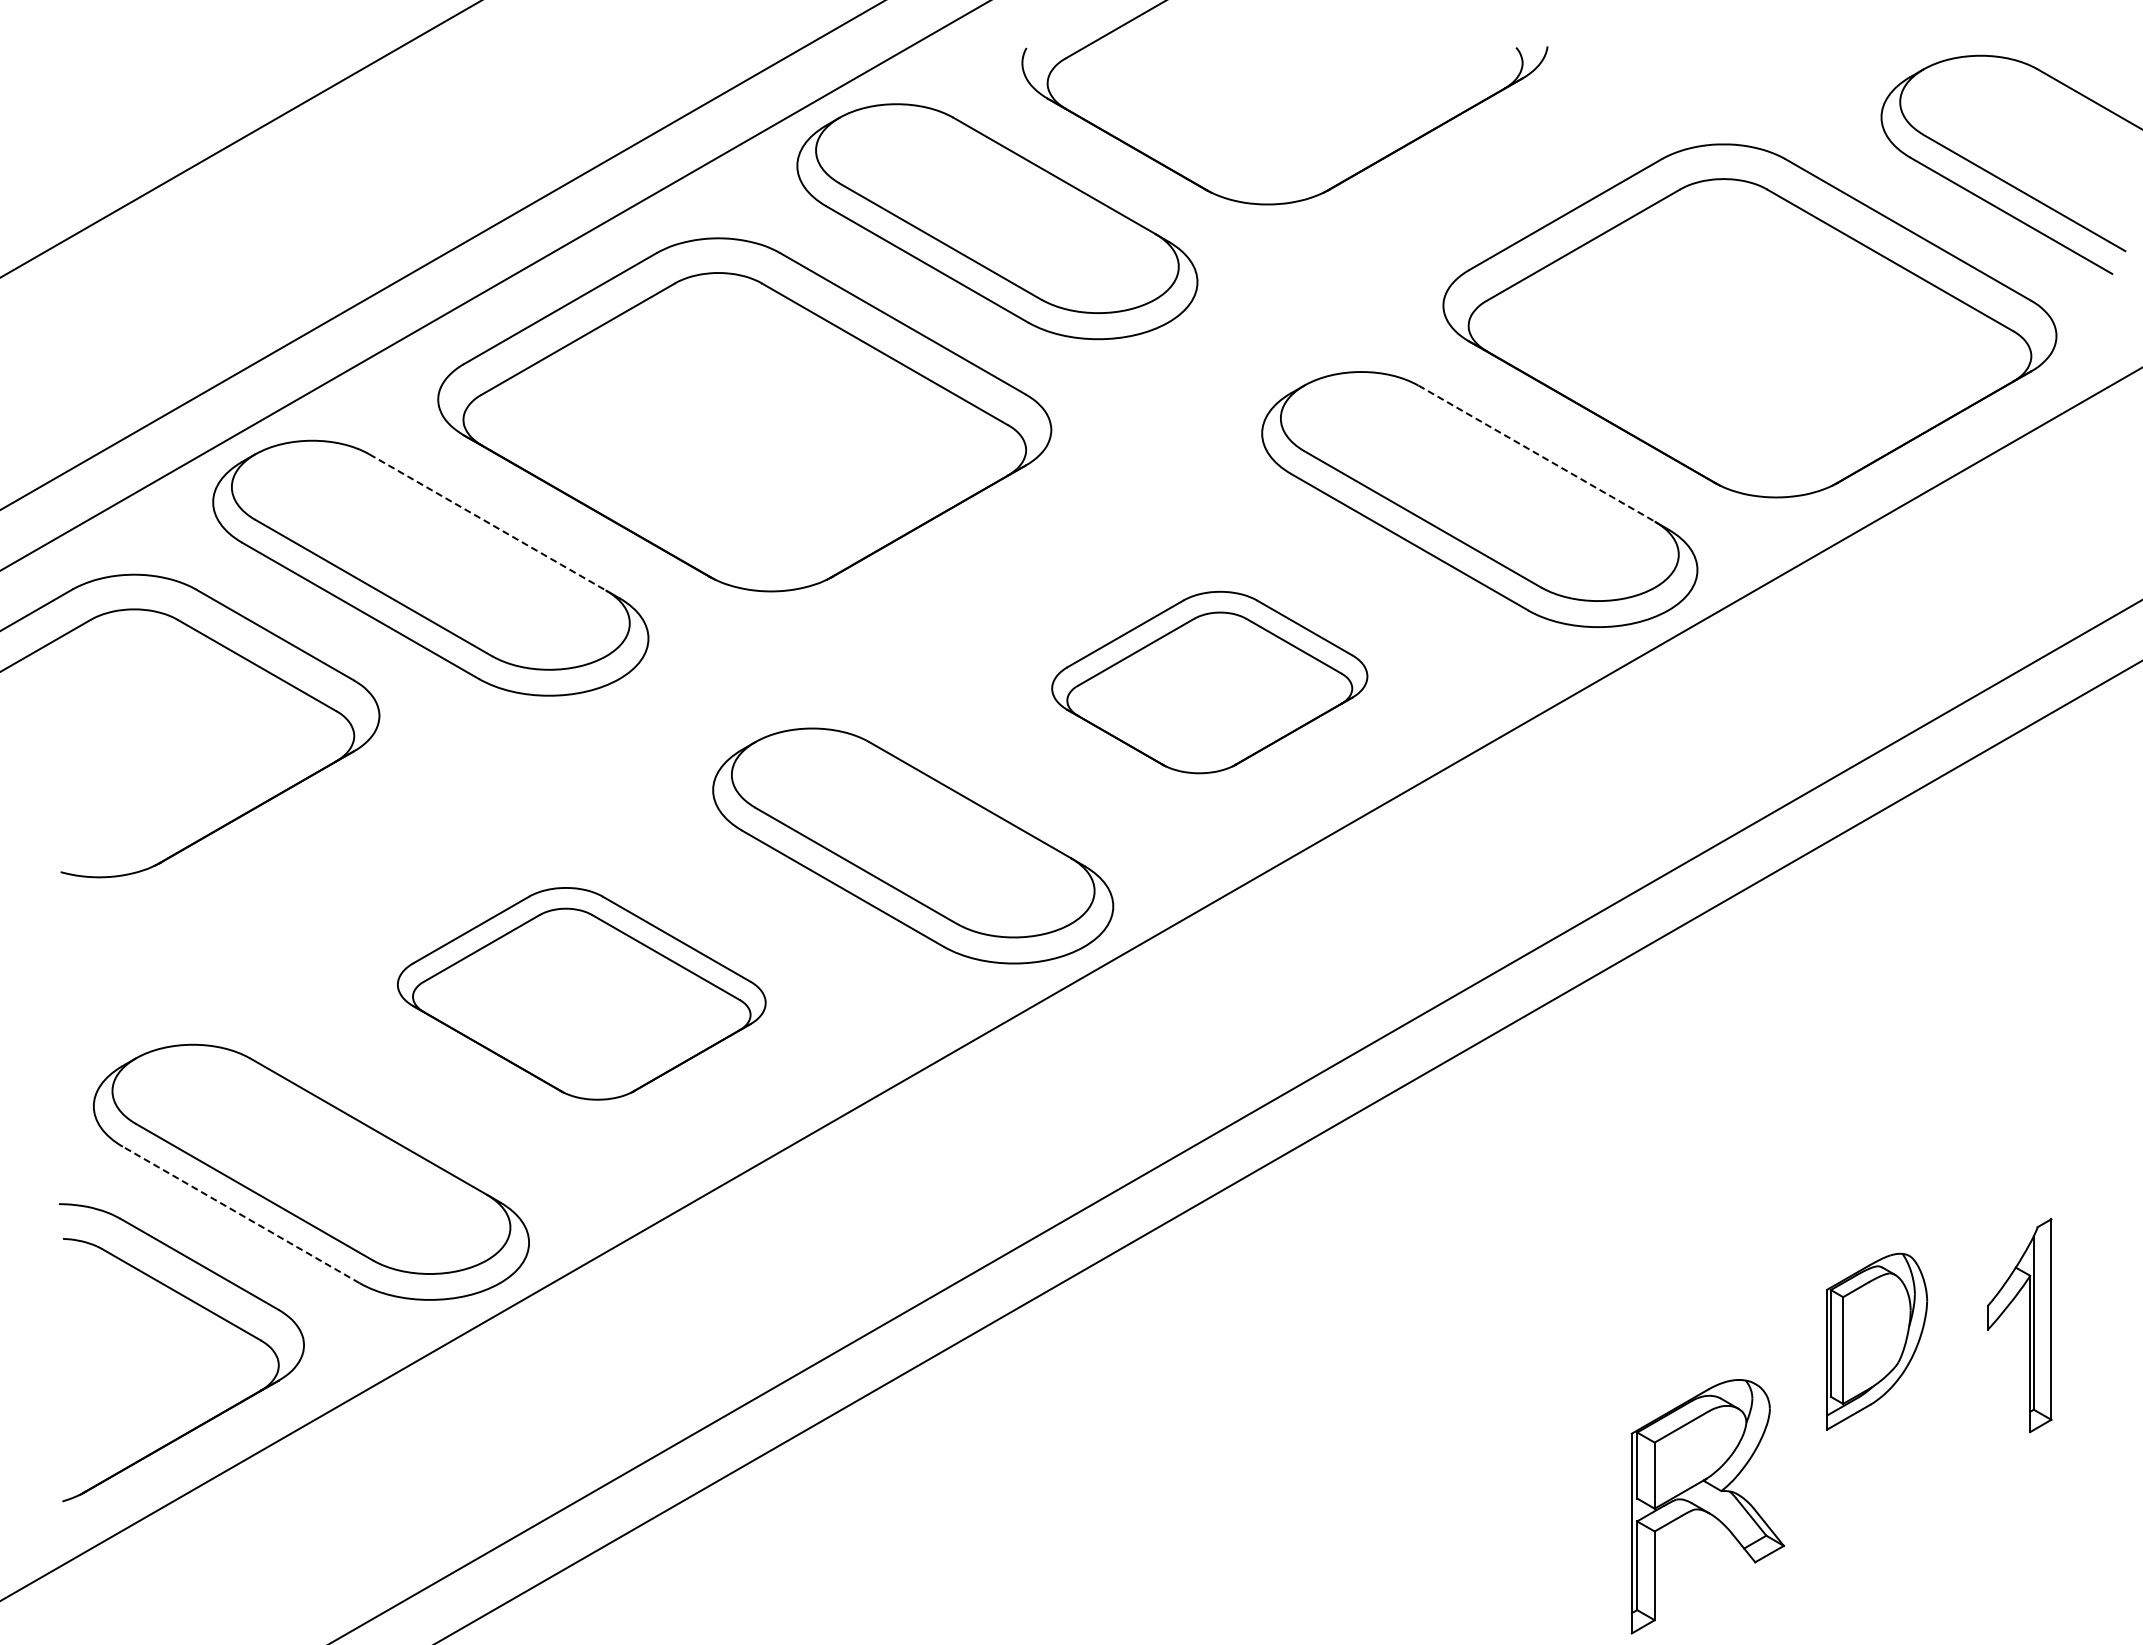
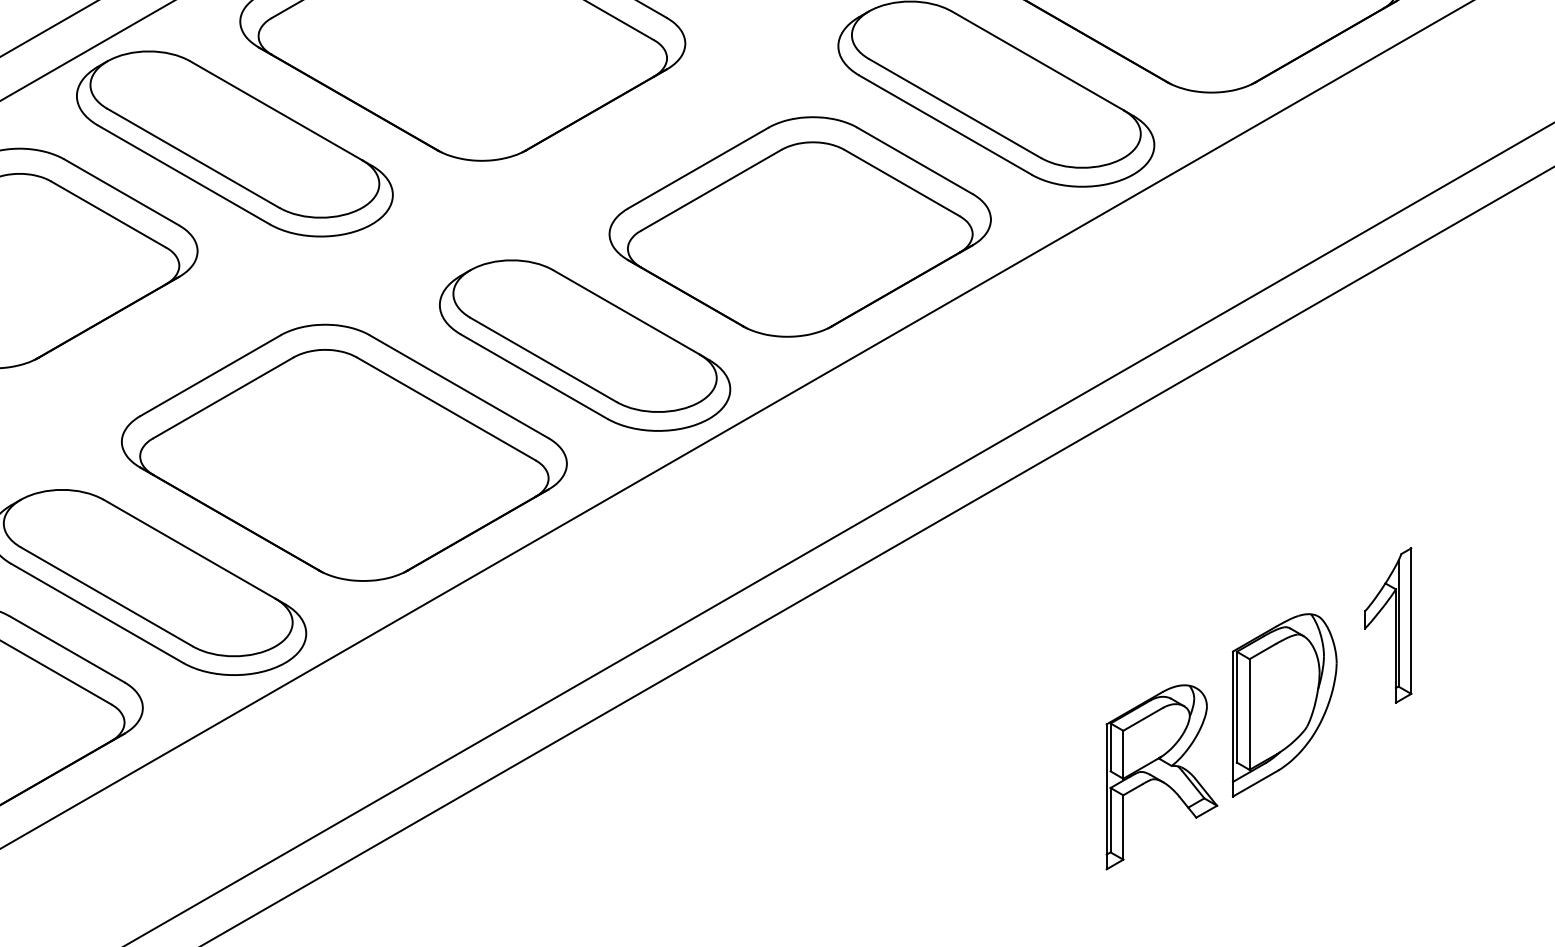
line: (1536, 453) -> (1037, 60), dashed -> solid
line: (487, 522) -> (276, 110), dashed -> solid
part: (1209, 682) -> (800, 226), size x1.67
part: (581, 993) -> (344, 452), size x1.67
line: (241, 1214) -> (97, 613), dashed -> solid
part: (2029, 1325) -> (1395, 625), moved
part: (1876, 1341) -> (1284, 705), size x1.43
part: (1707, 1506) -> (1161, 777), moved

